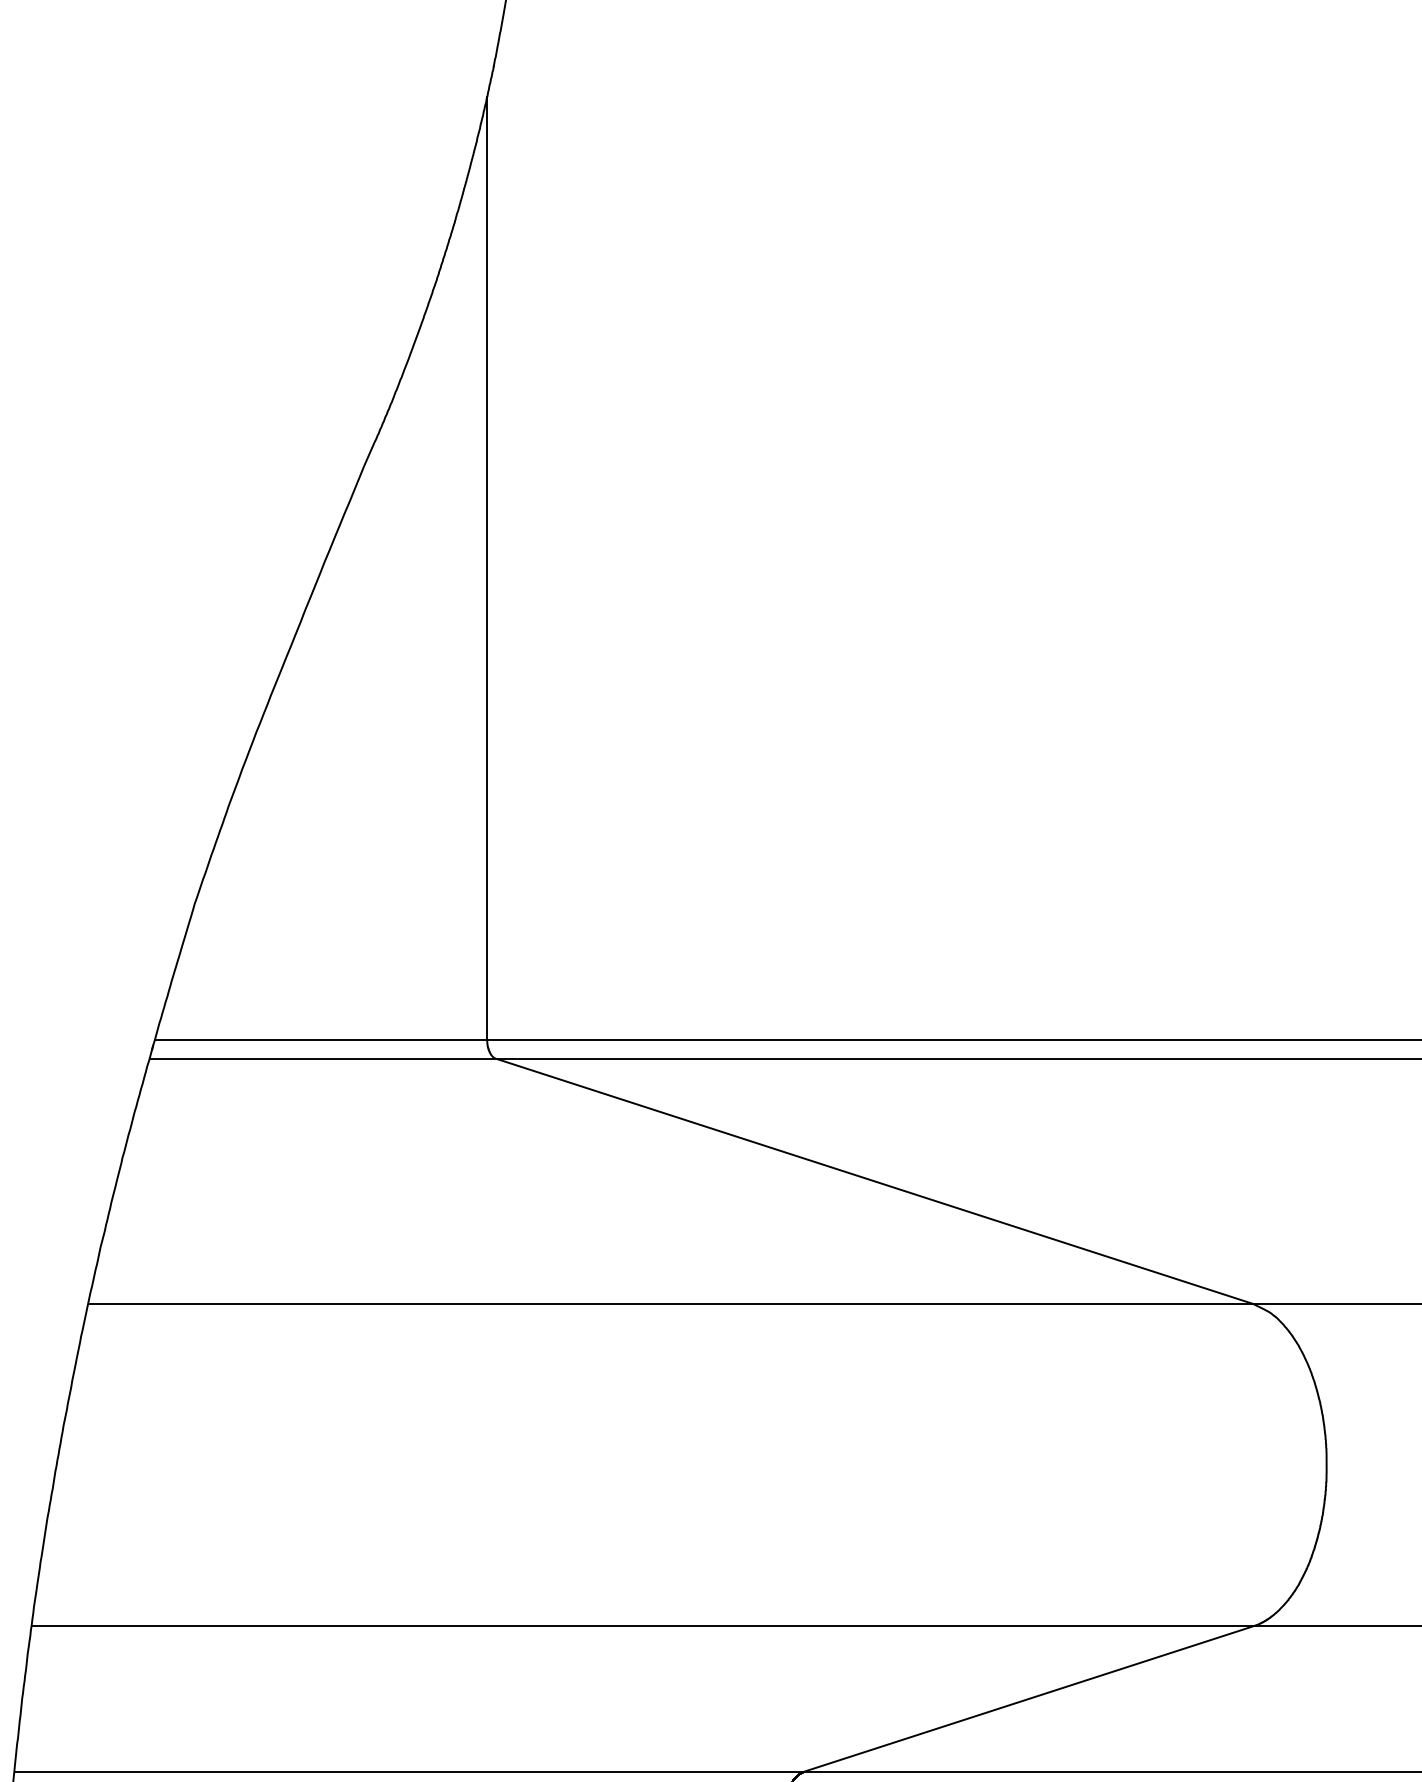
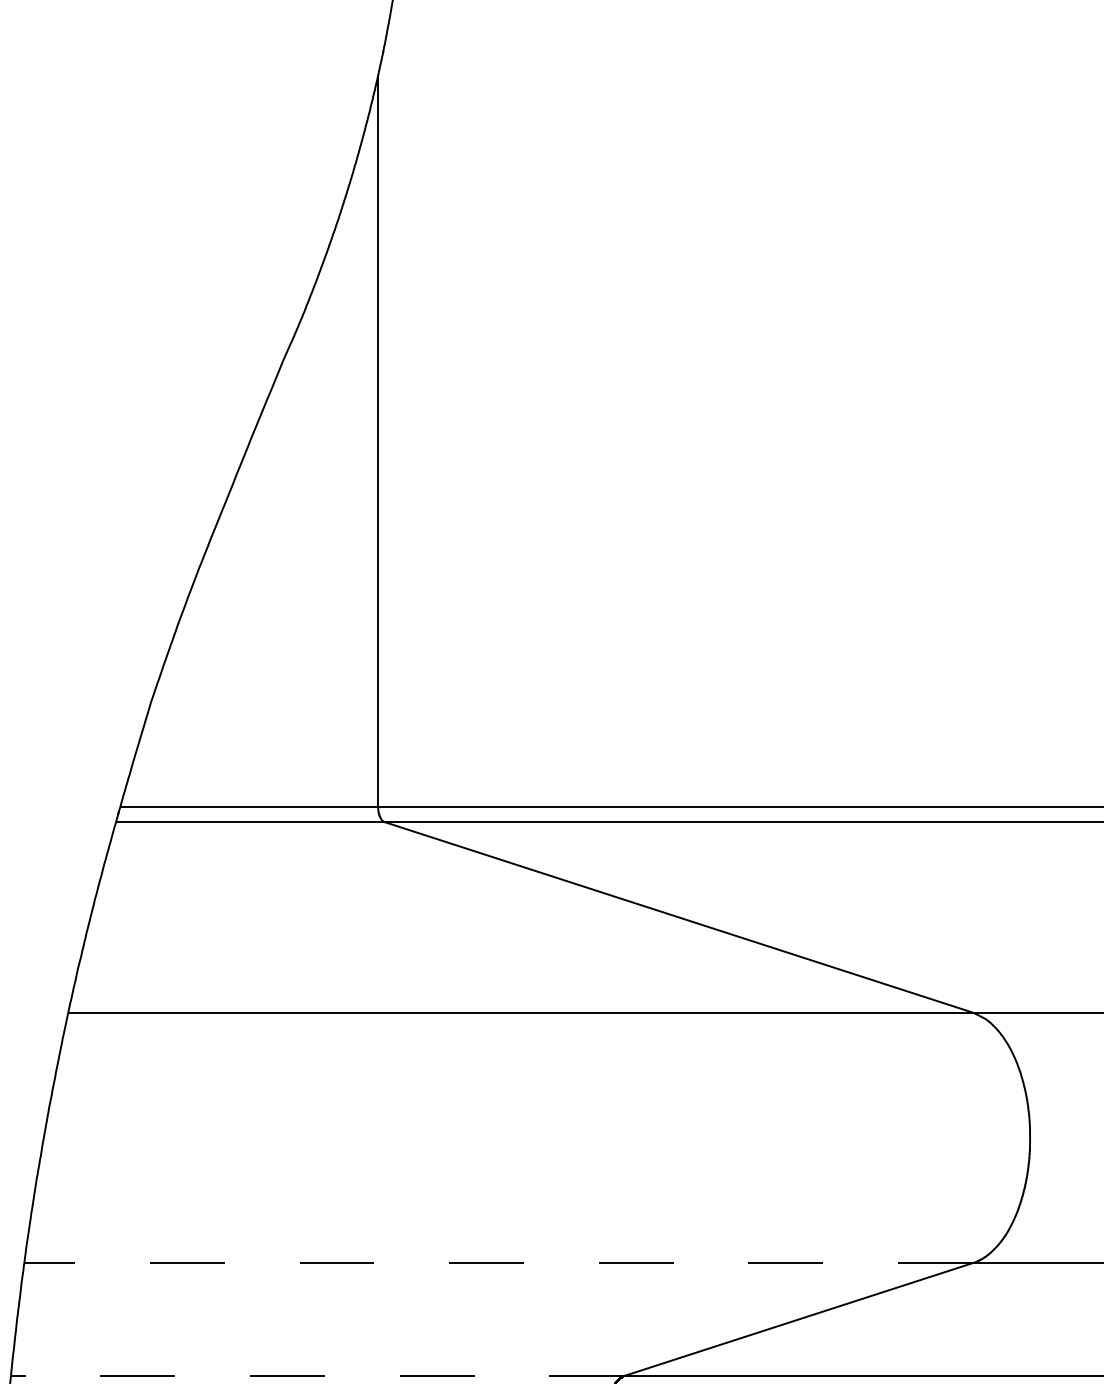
line: (642, 1626) -> (498, 1263), solid -> dashed
line: (409, 1772) -> (317, 1376), solid -> dashed

